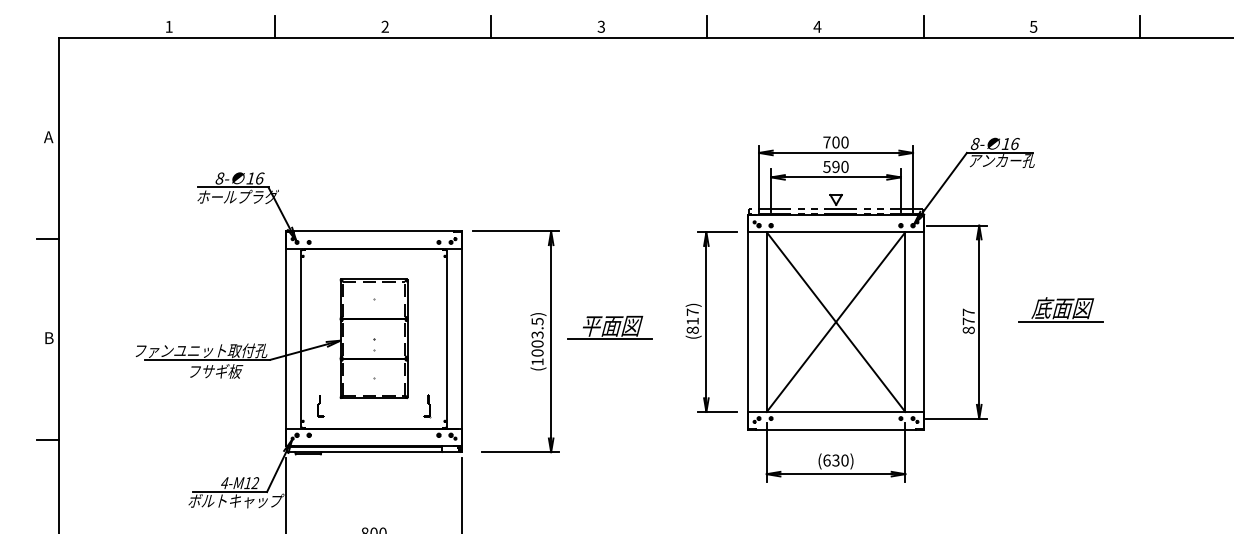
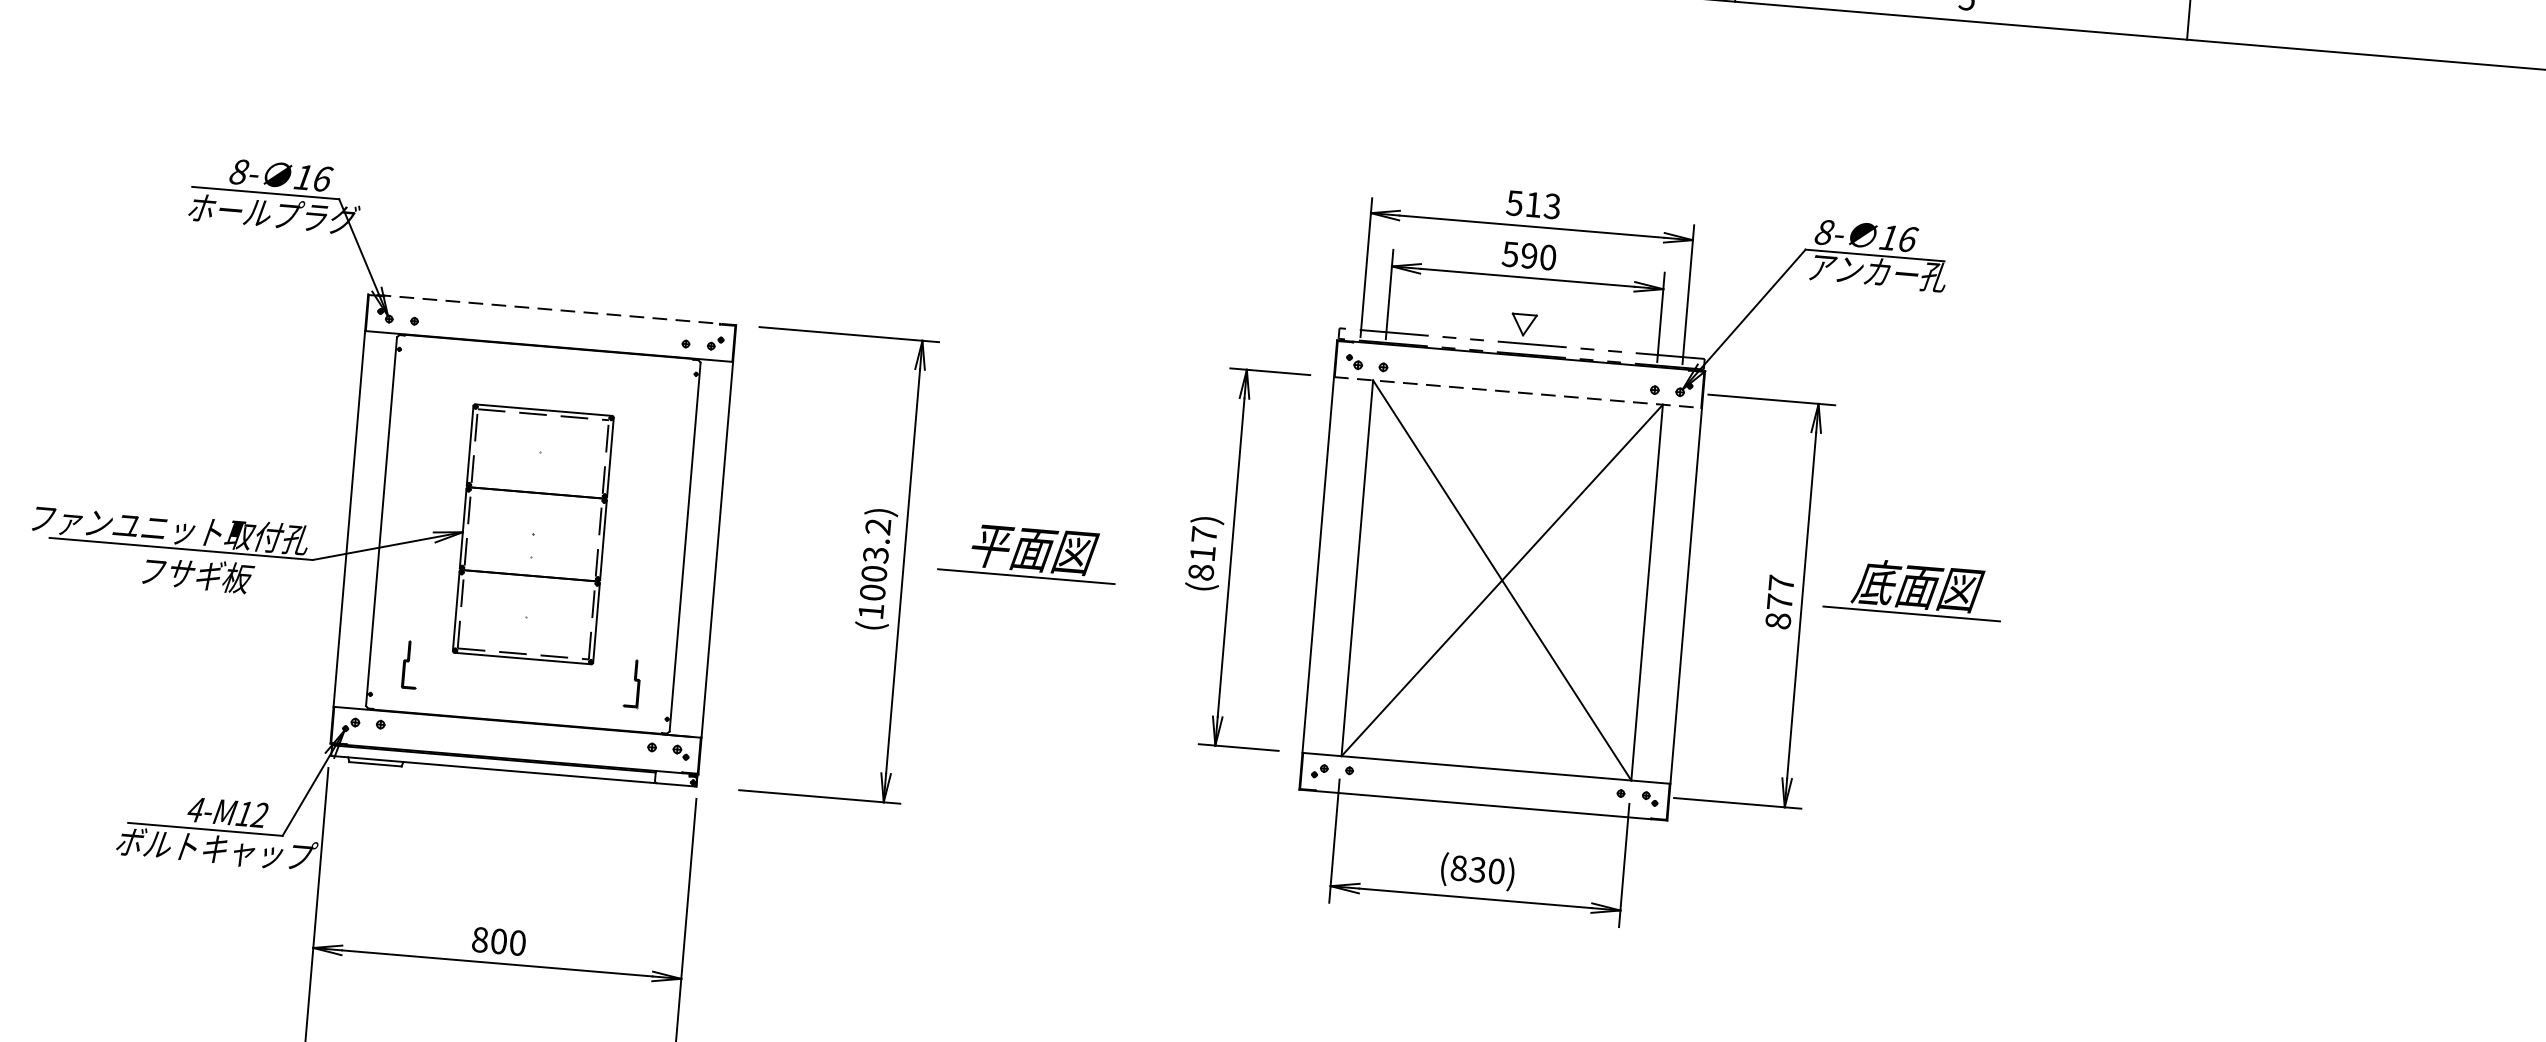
text: (835, 142) -> (1532, 204), 700 -> 513
line: (374, 231) -> (553, 309), solid -> dashed
line: (836, 232) -> (1518, 393), solid -> dashed
part: (1060, 309) -> (1913, 588), moved
text: (537, 321) -> (878, 526), (1003.5) -> (1003.2)
text: (826, 460) -> (1457, 868), (630) -> (830)

